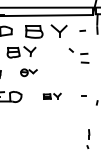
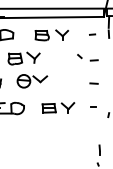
part: (46, 31) -> (52, 35), size x0.71
line: (84, 62) -> (93, 83), moved
part: (28, 72) -> (31, 81), size x1.67
part: (52, 96) -> (58, 107), size x1.67

